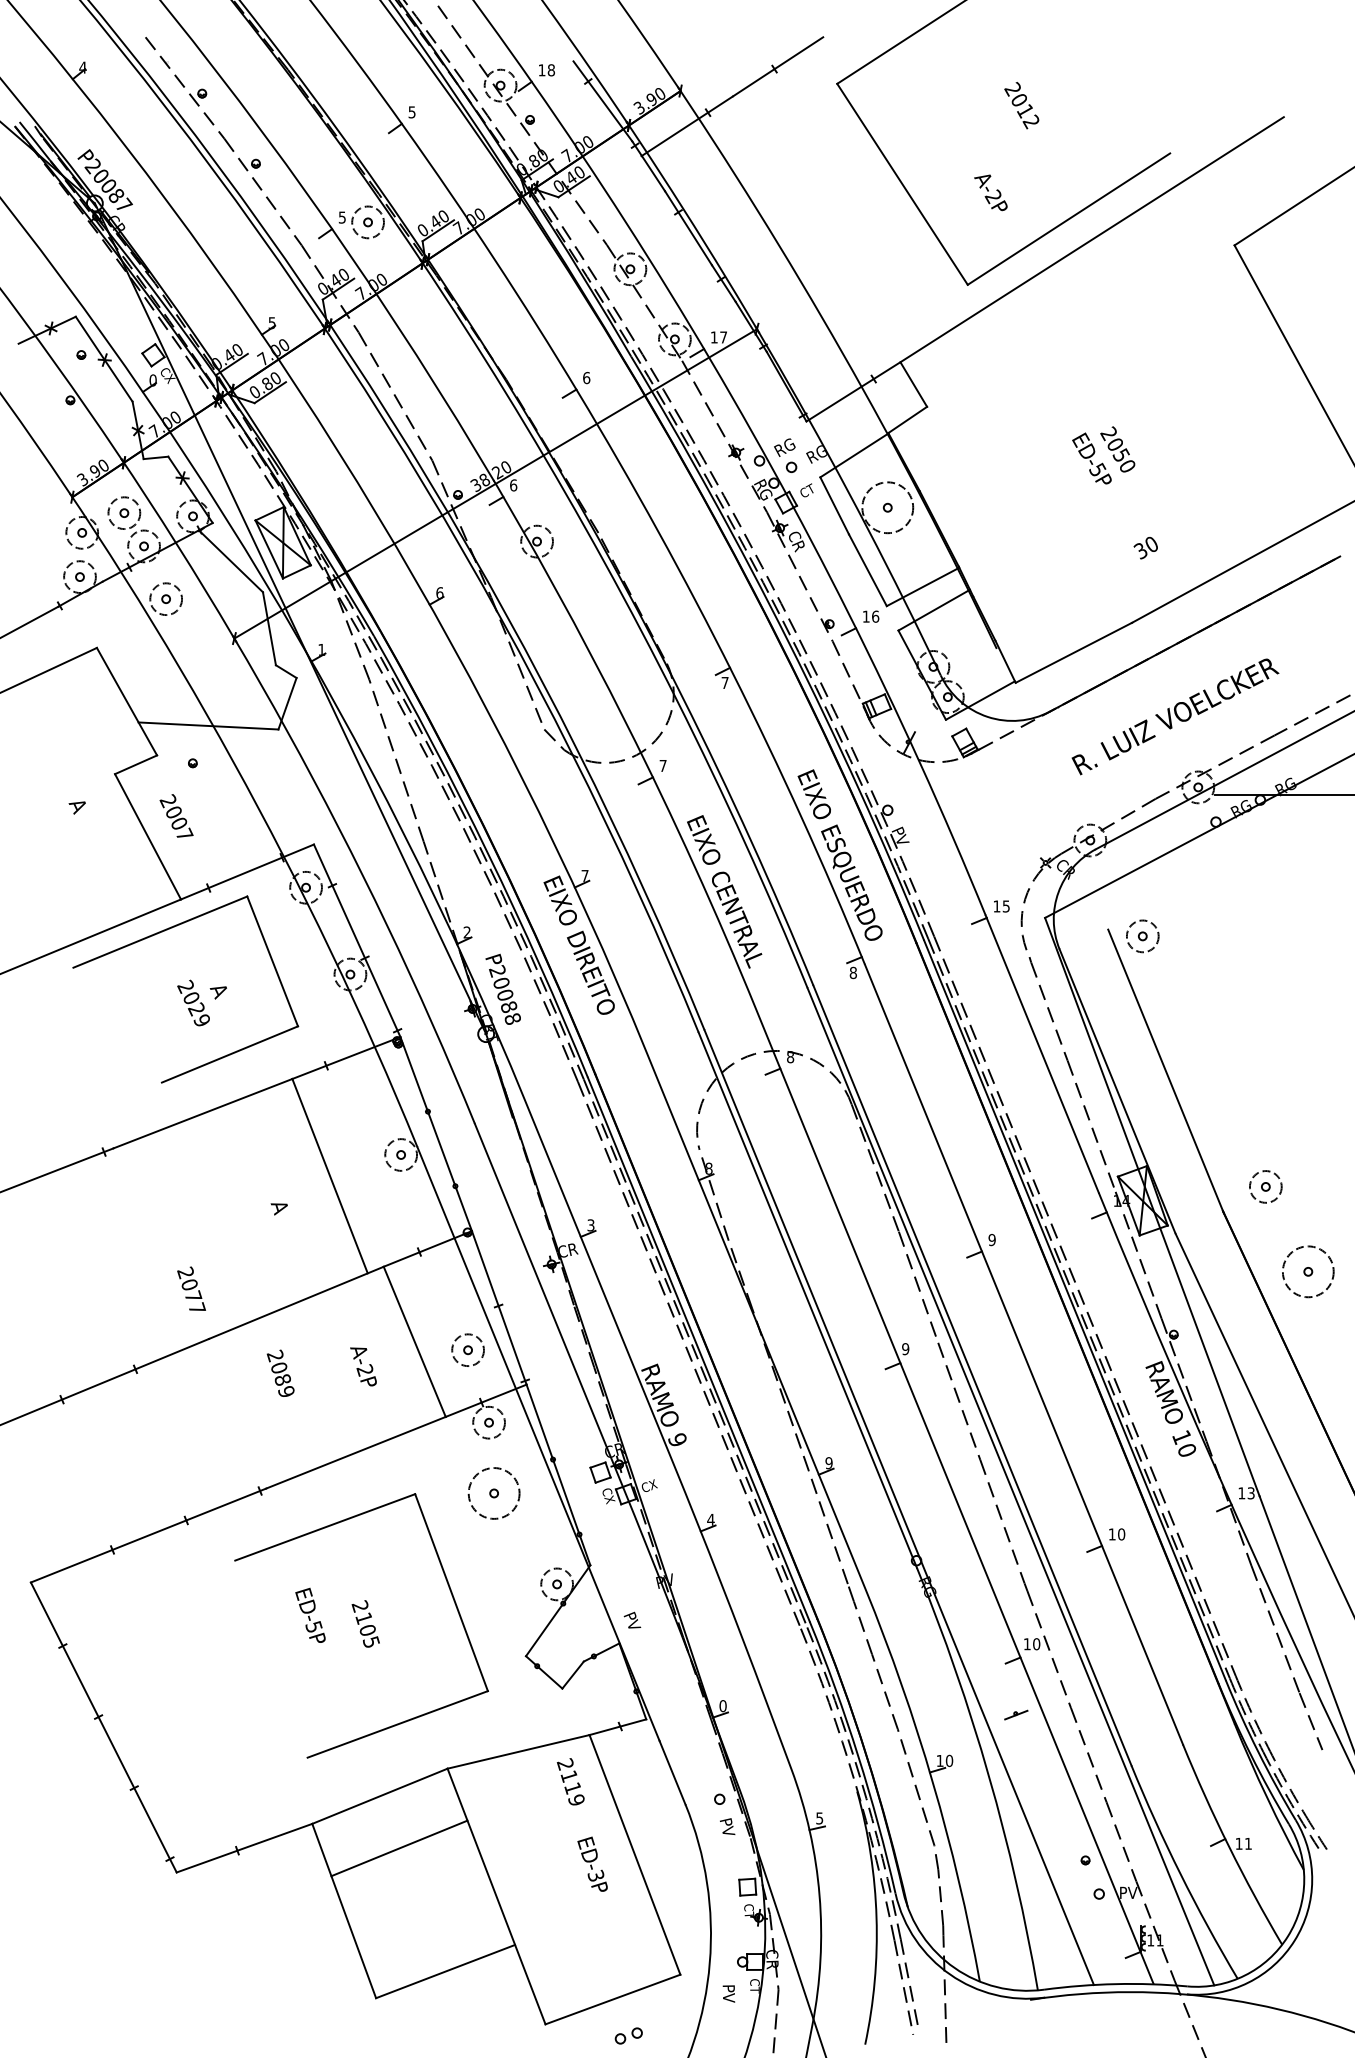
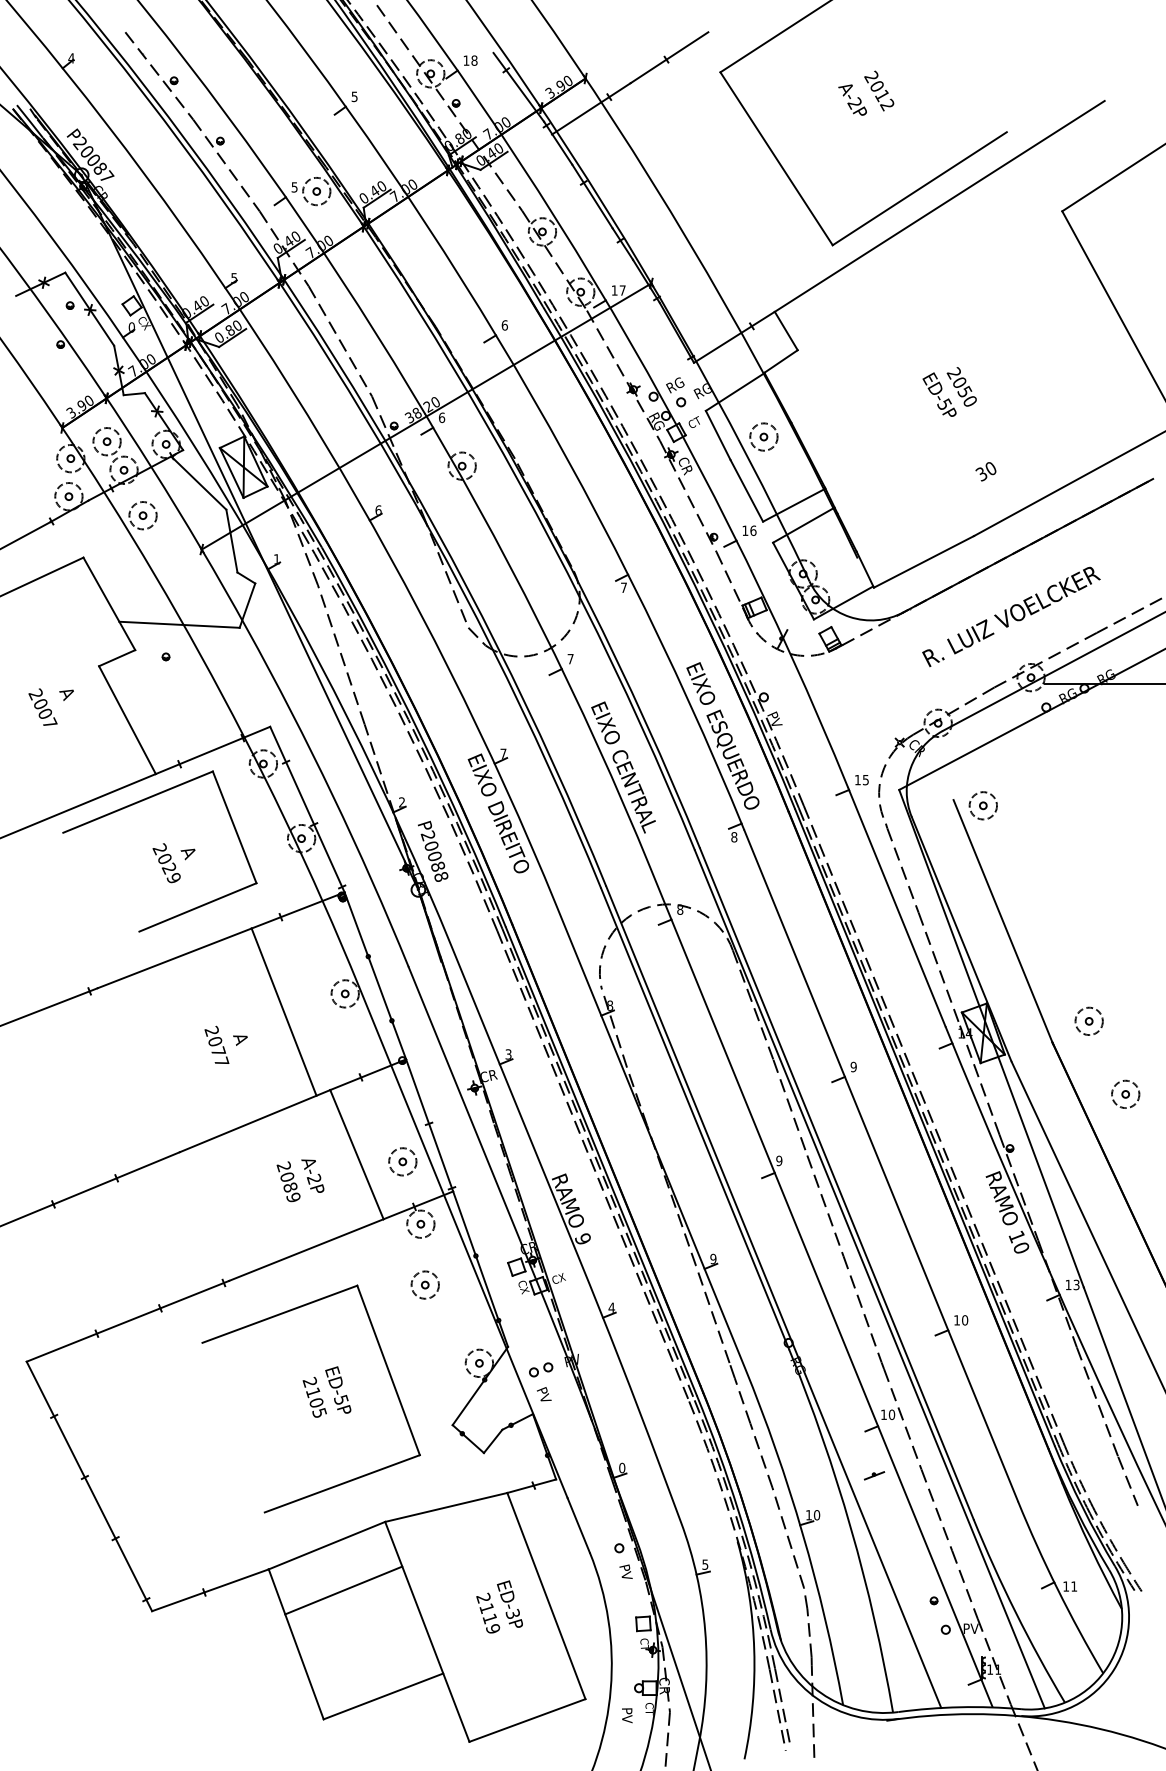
text: (990, 192) -> (852, 99), moved
circle: (887, 507) -> (763, 436), size x0.62
text: (175, 815) -> (42, 706), moved
circle: (1308, 1271) -> (1125, 1094), size x0.62
text: (191, 1288) -> (216, 1044), moved
text: (280, 1373) -> (288, 1181), moved
circle: (493, 1492) -> (424, 1284), size x0.62
text: (310, 1614) -> (338, 1389), moved
text: (571, 1781) -> (488, 1612), moved
part: (629, 2035) -> (541, 1369), moved

